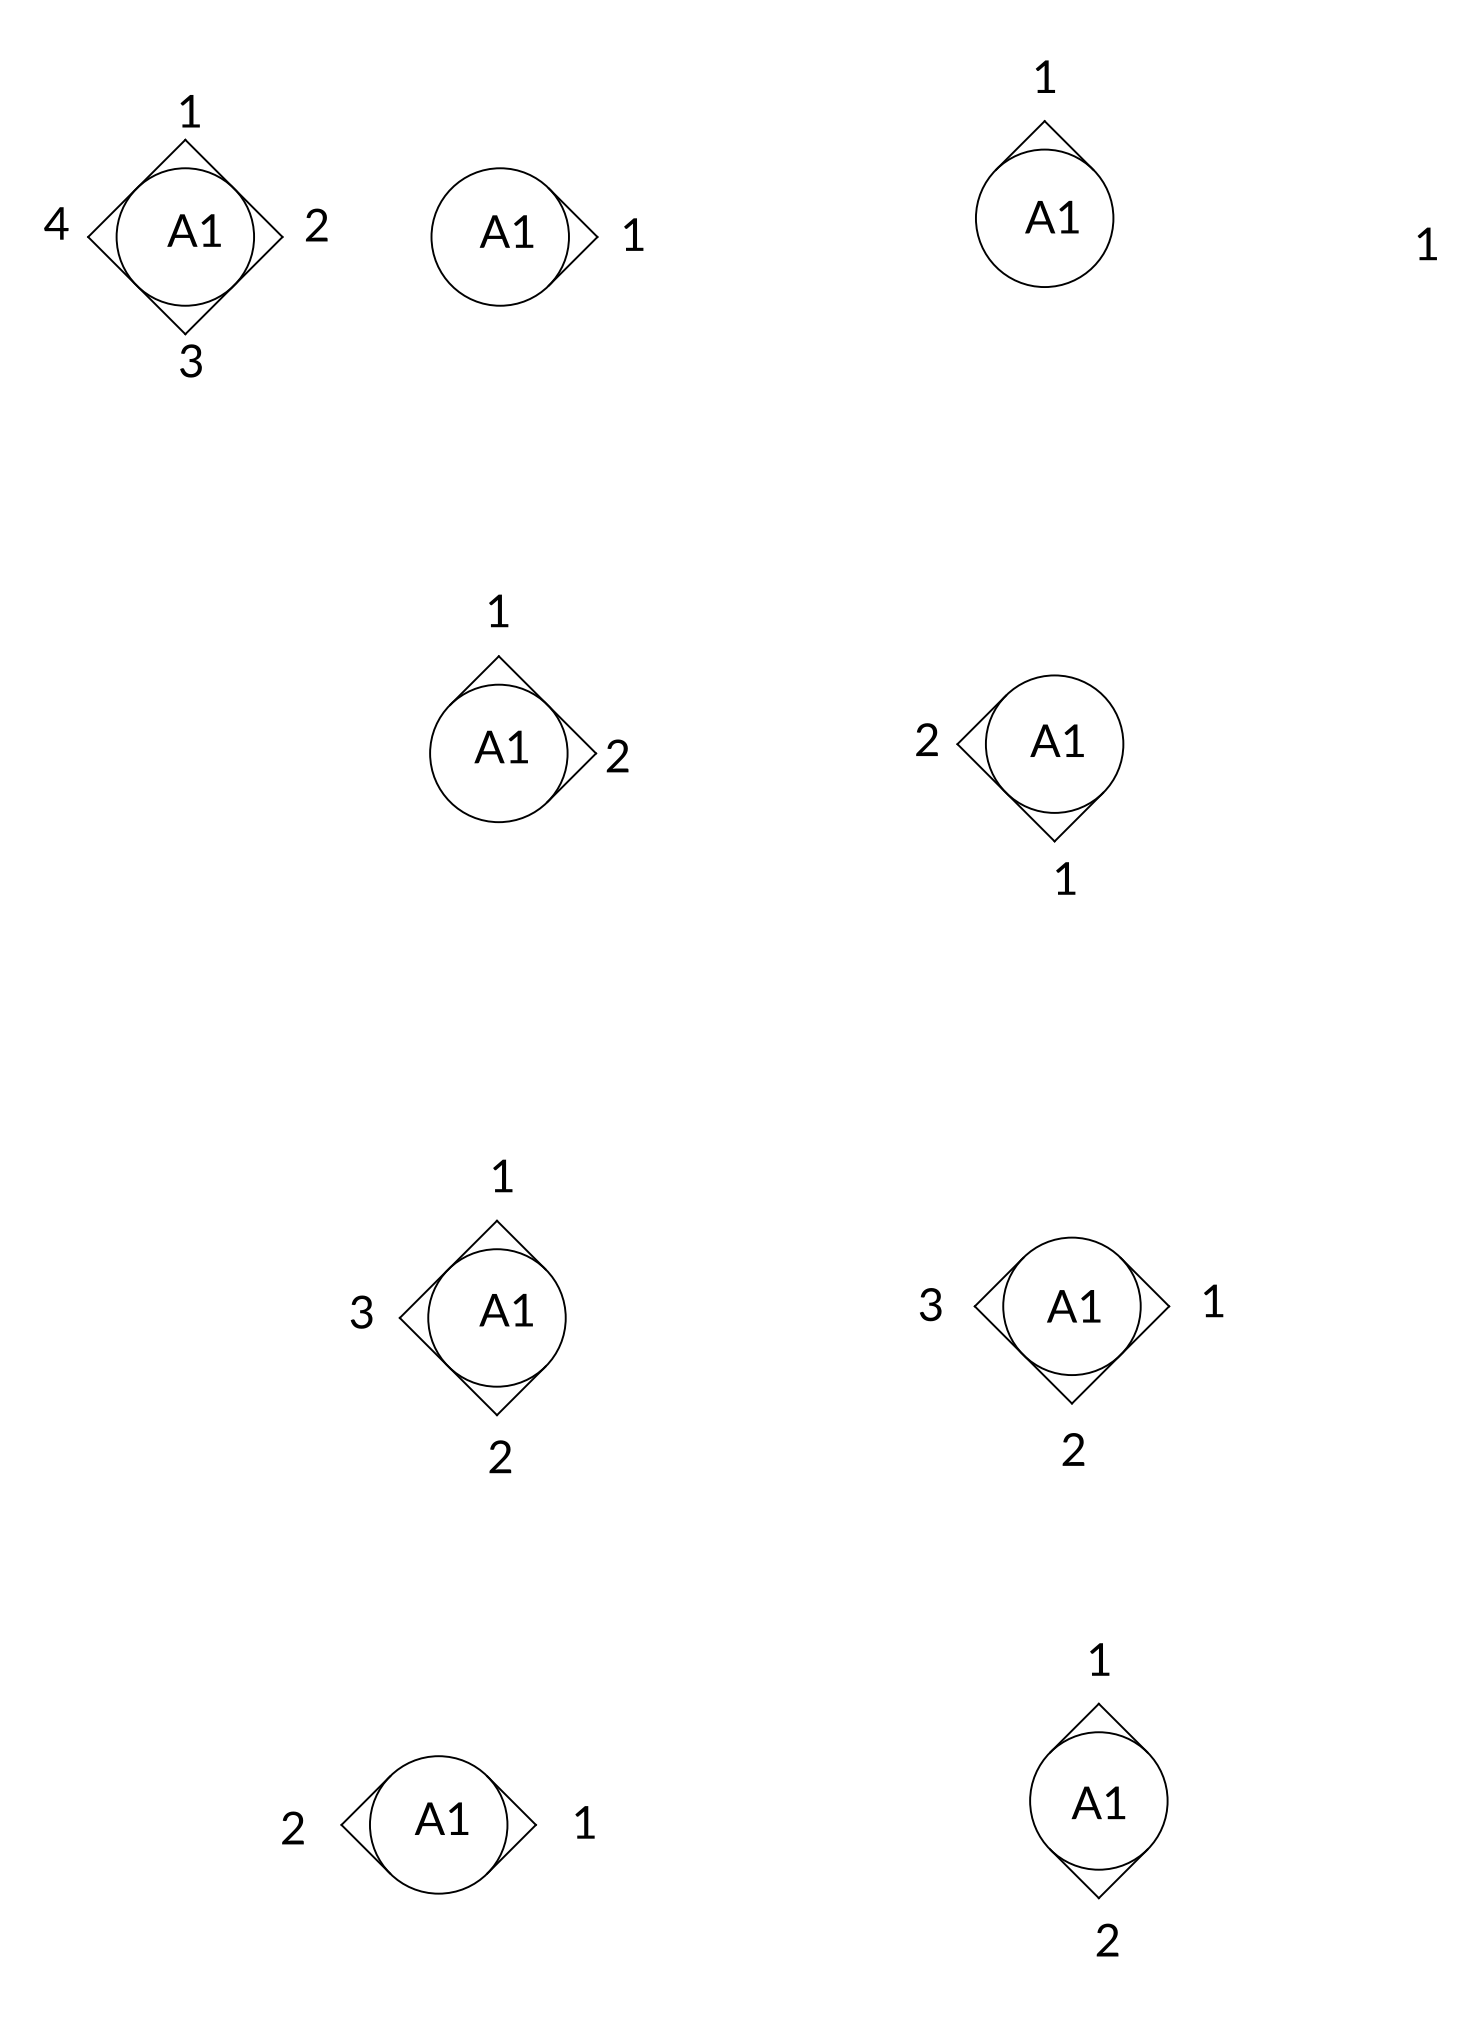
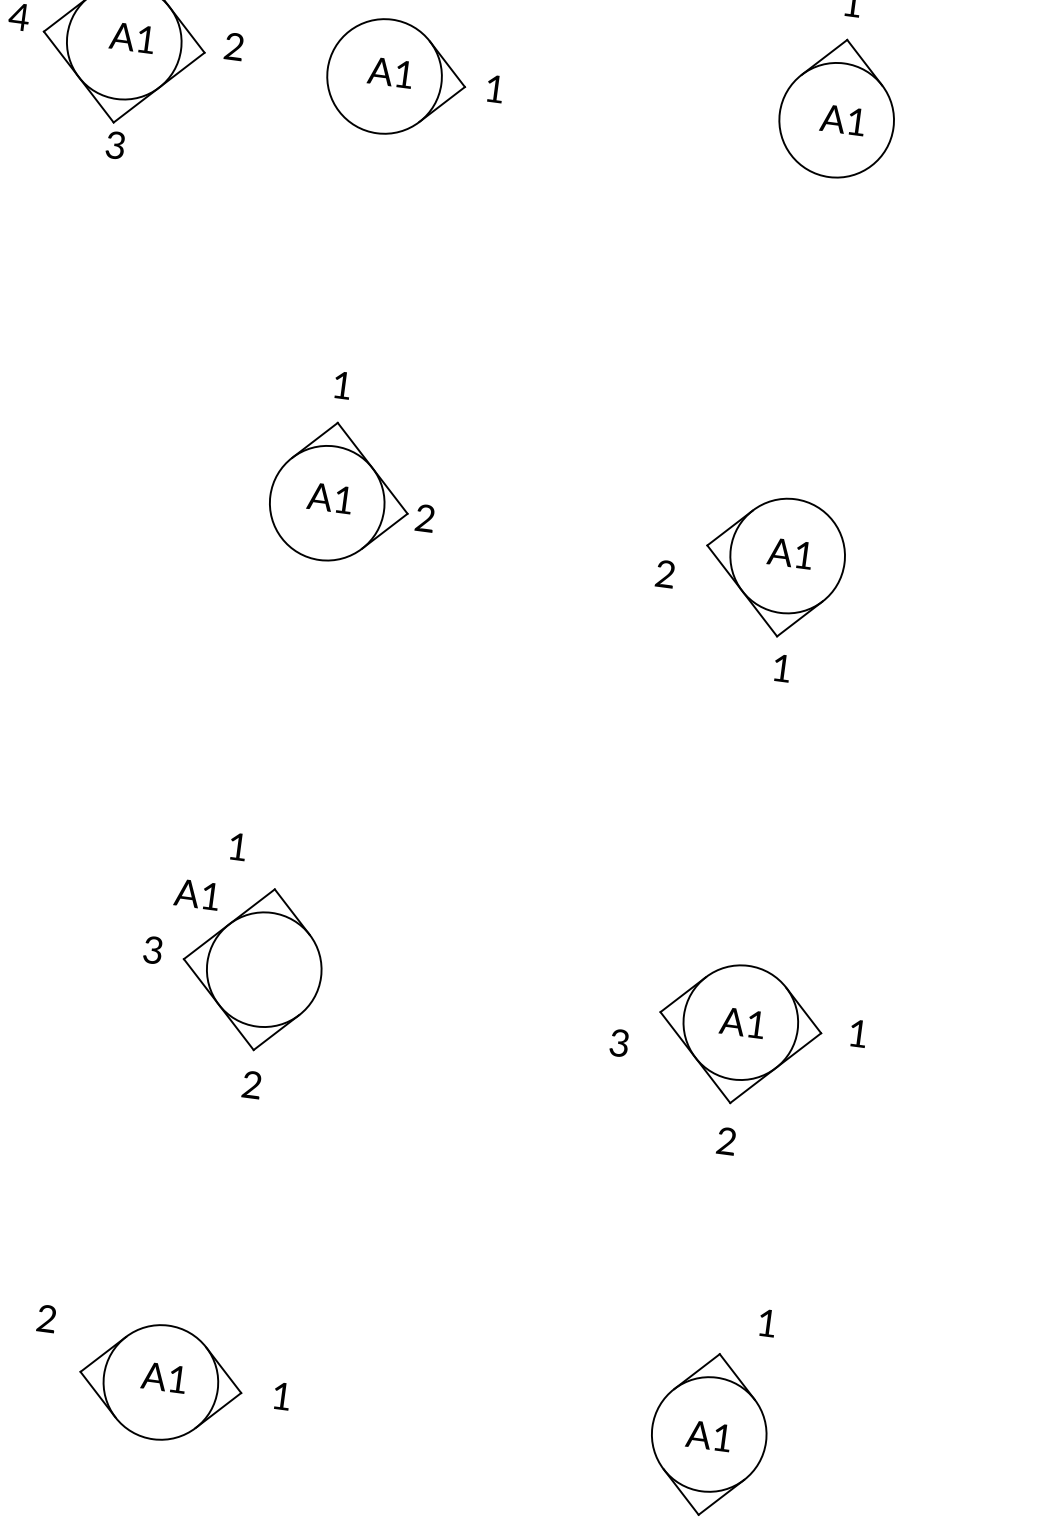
text: (926, 739) -> (664, 573), moved
text: (502, 1175) -> (238, 846), moved
text: (930, 1304) -> (619, 1042), moved
text: (505, 1309) -> (196, 893), moved
text: (1099, 1659) -> (767, 1323), moved
text: (292, 1827) -> (46, 1318), moved

